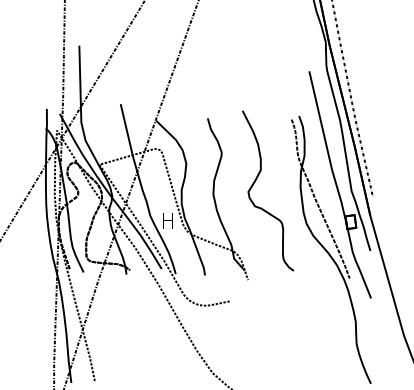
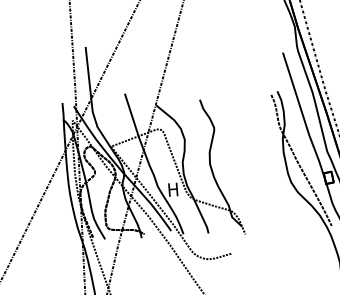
curve: (254, 184) -> (244, 152), removed

